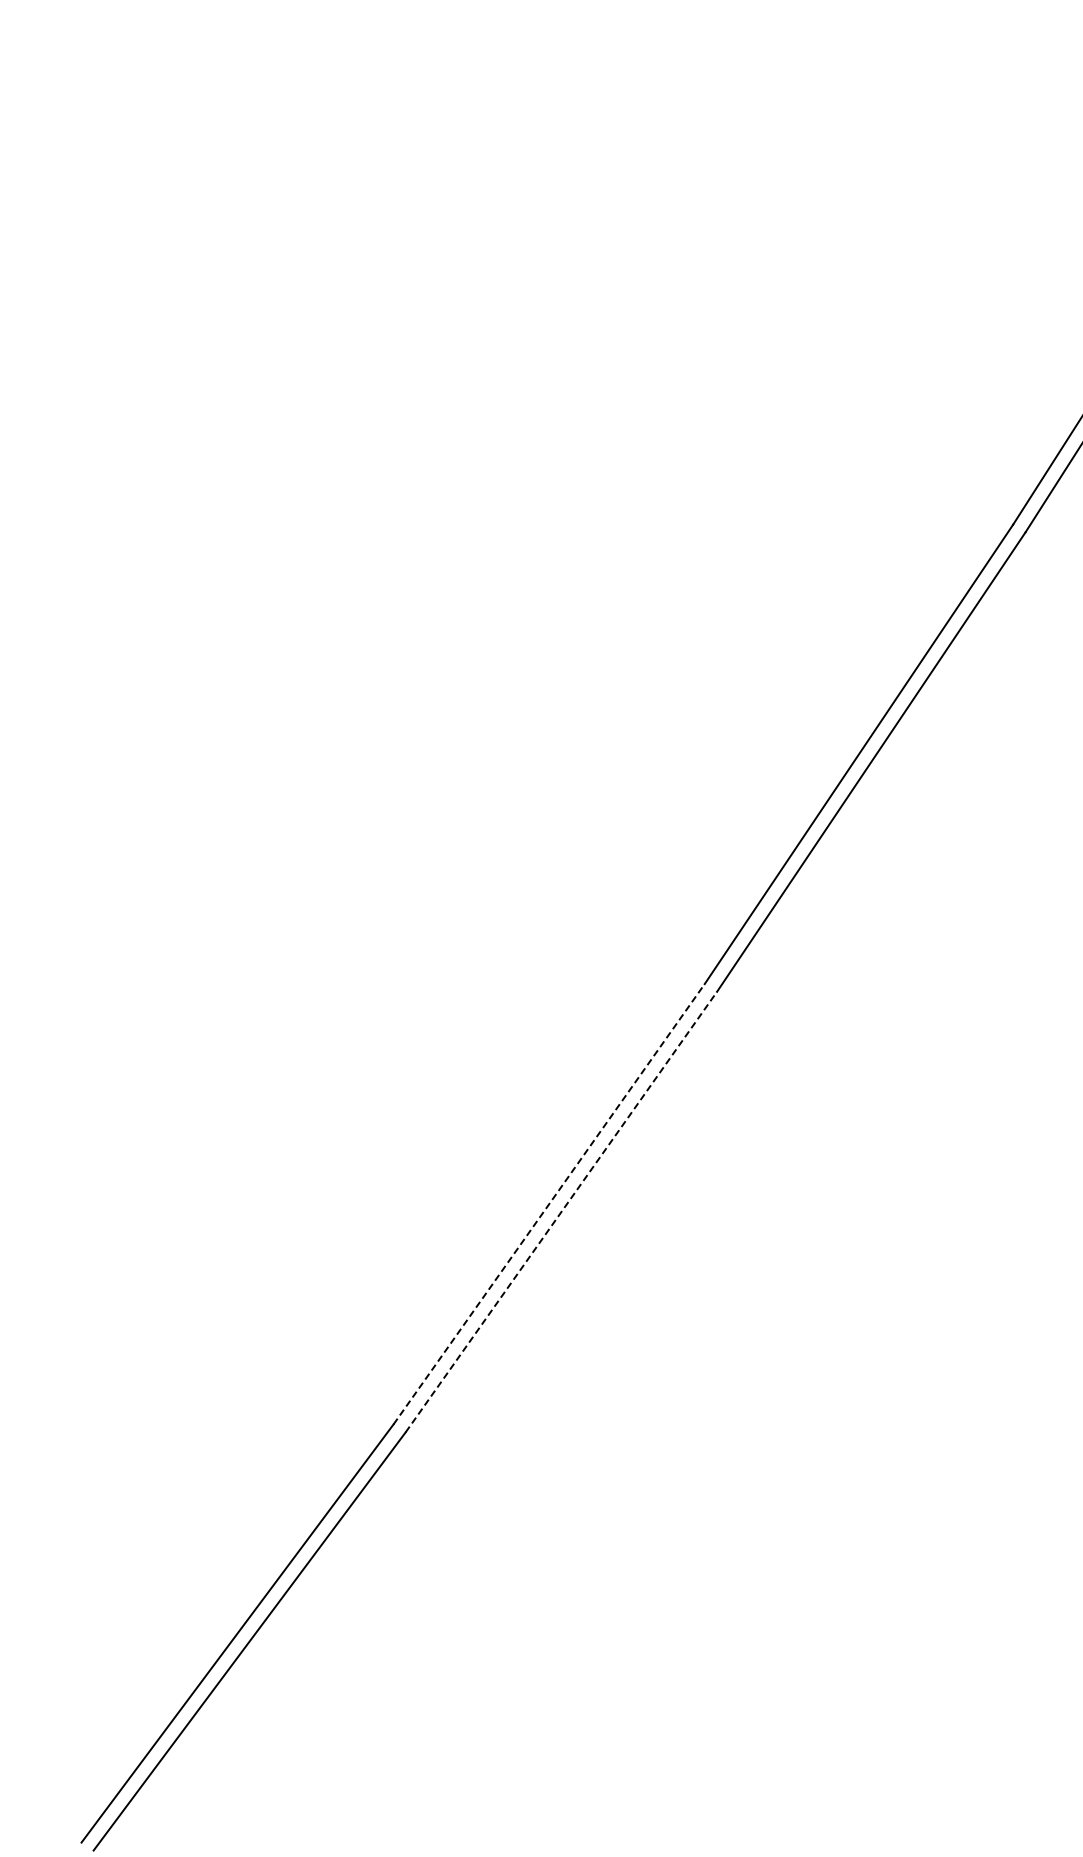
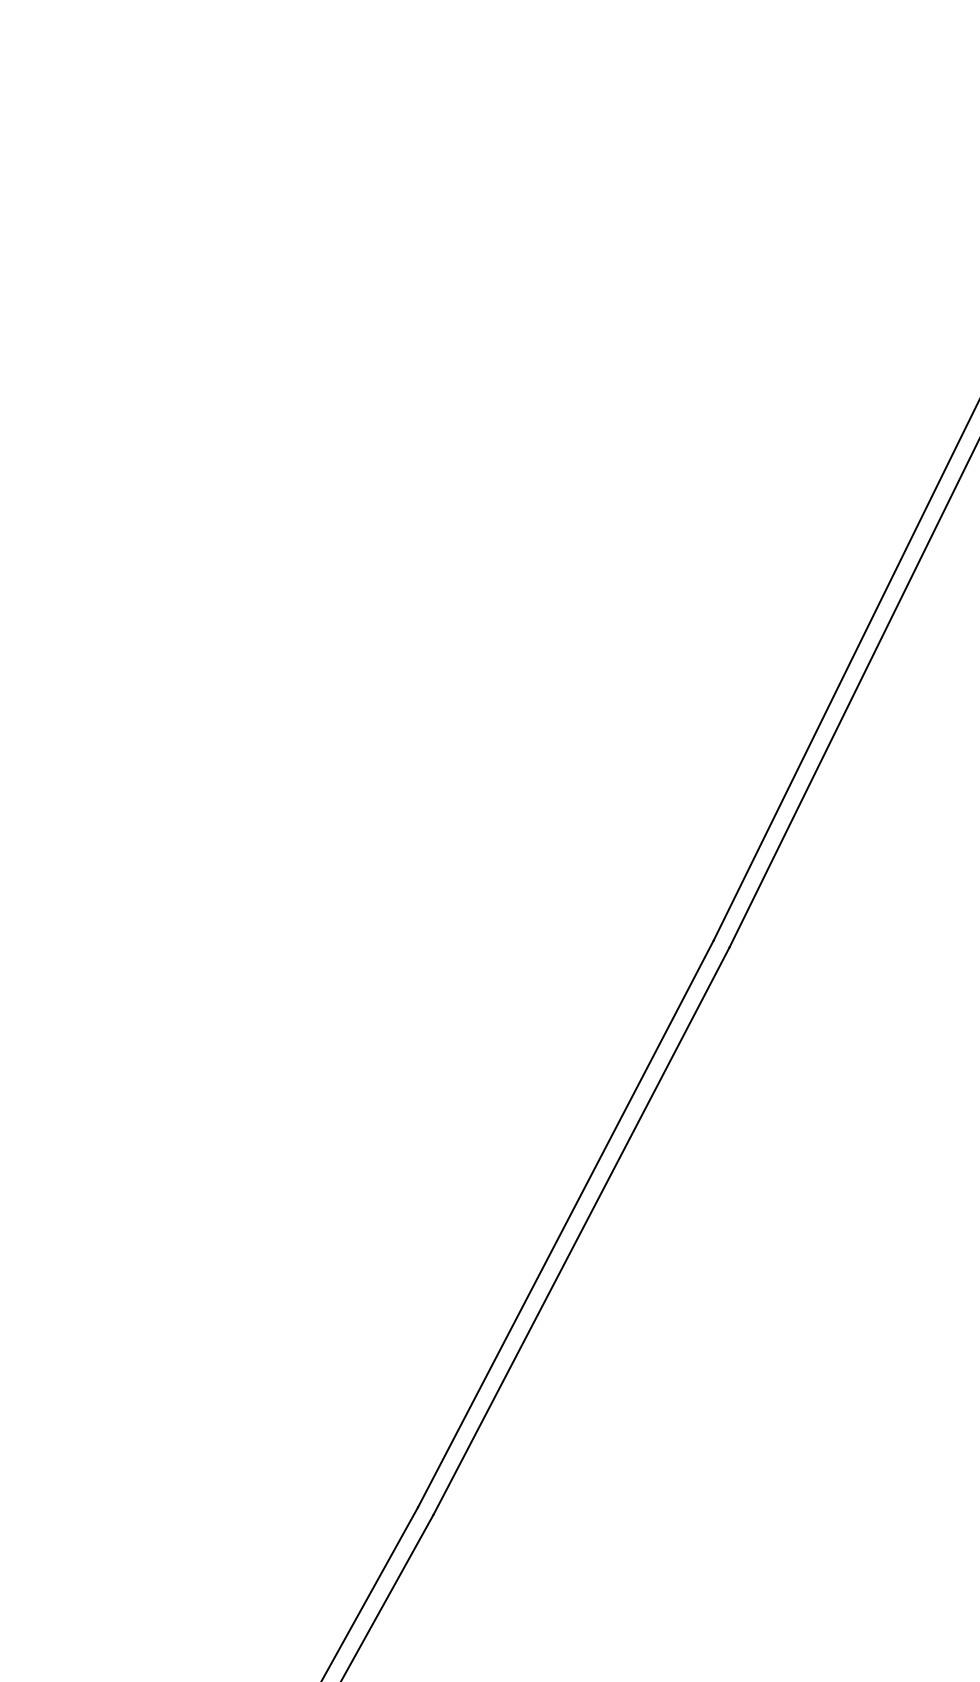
line: (549, 1204) -> (566, 1224), dashed -> solid
line: (561, 1212) -> (581, 1231), dashed -> solid

